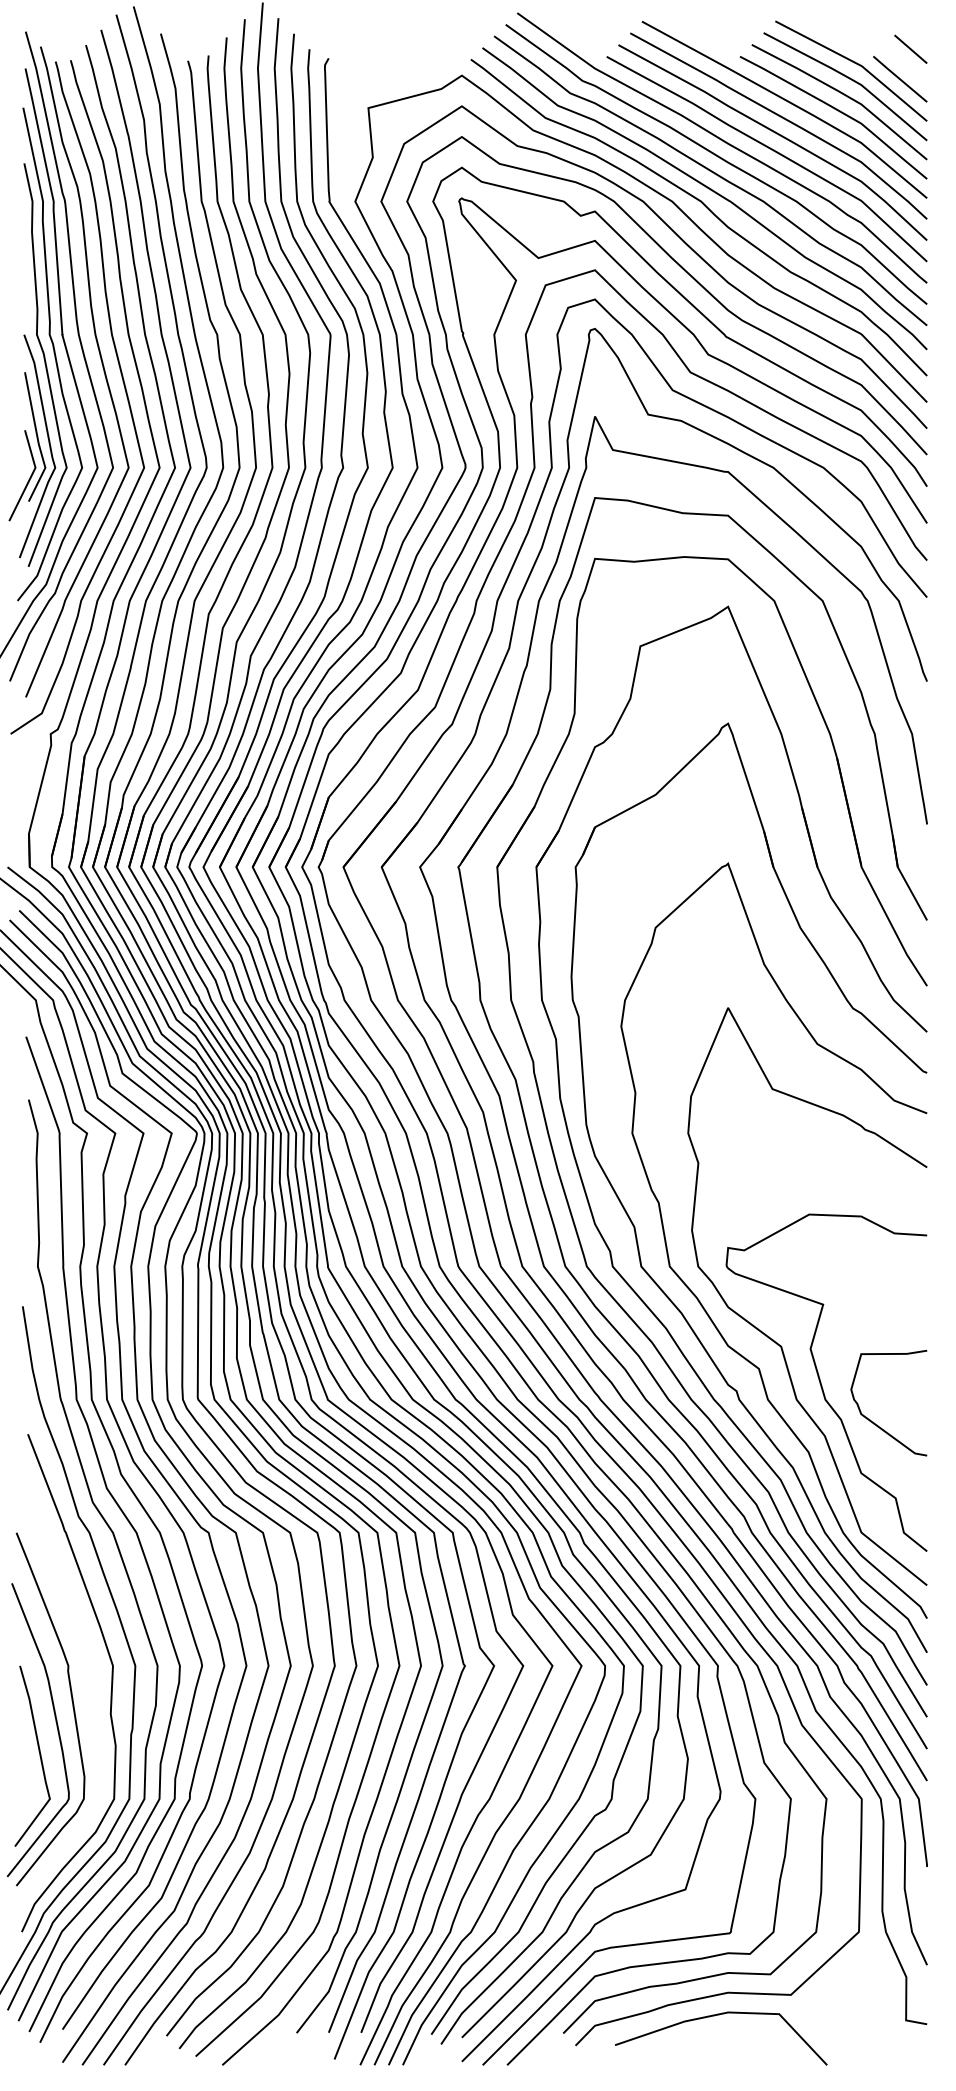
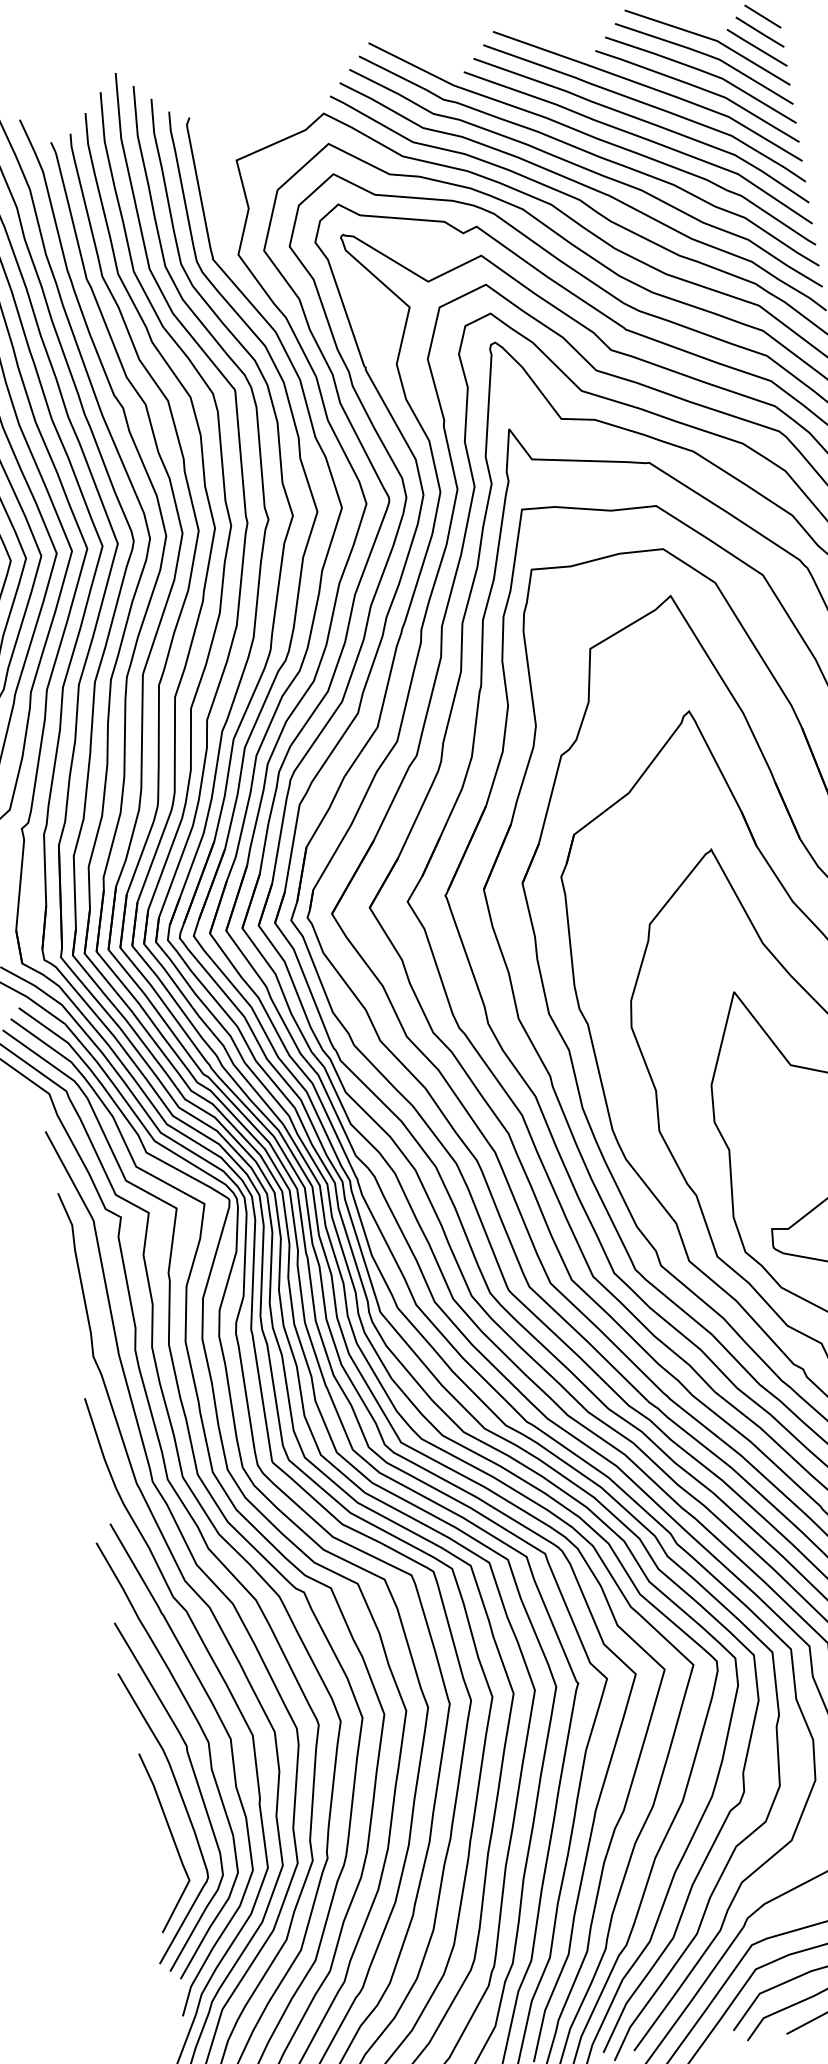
line: (905, 64) -> (760, 32), added
curve: (89, 1672) -> (208, 1749), added

